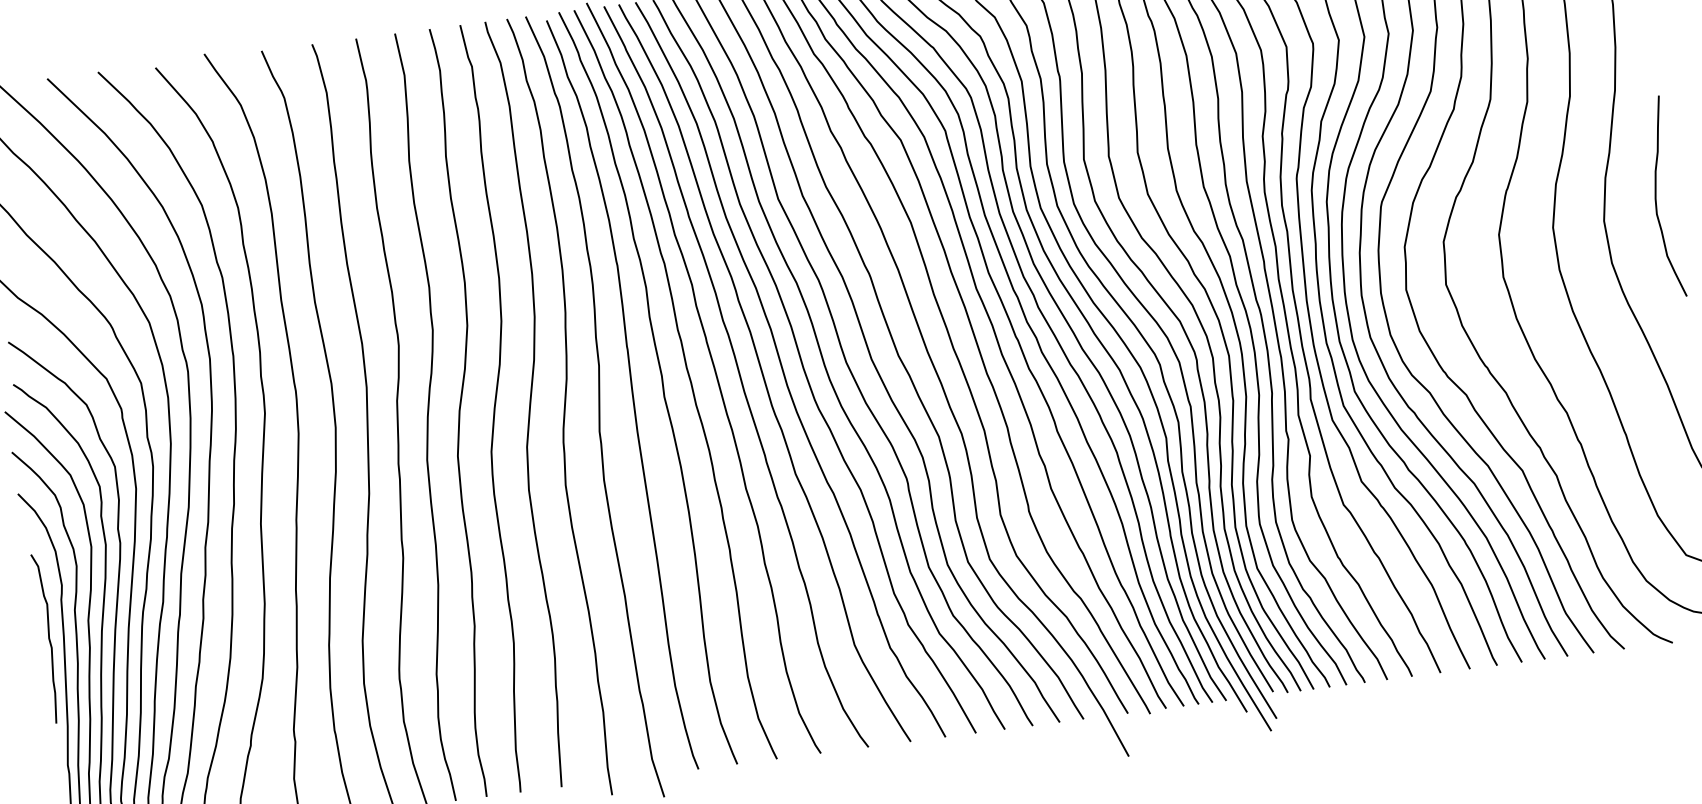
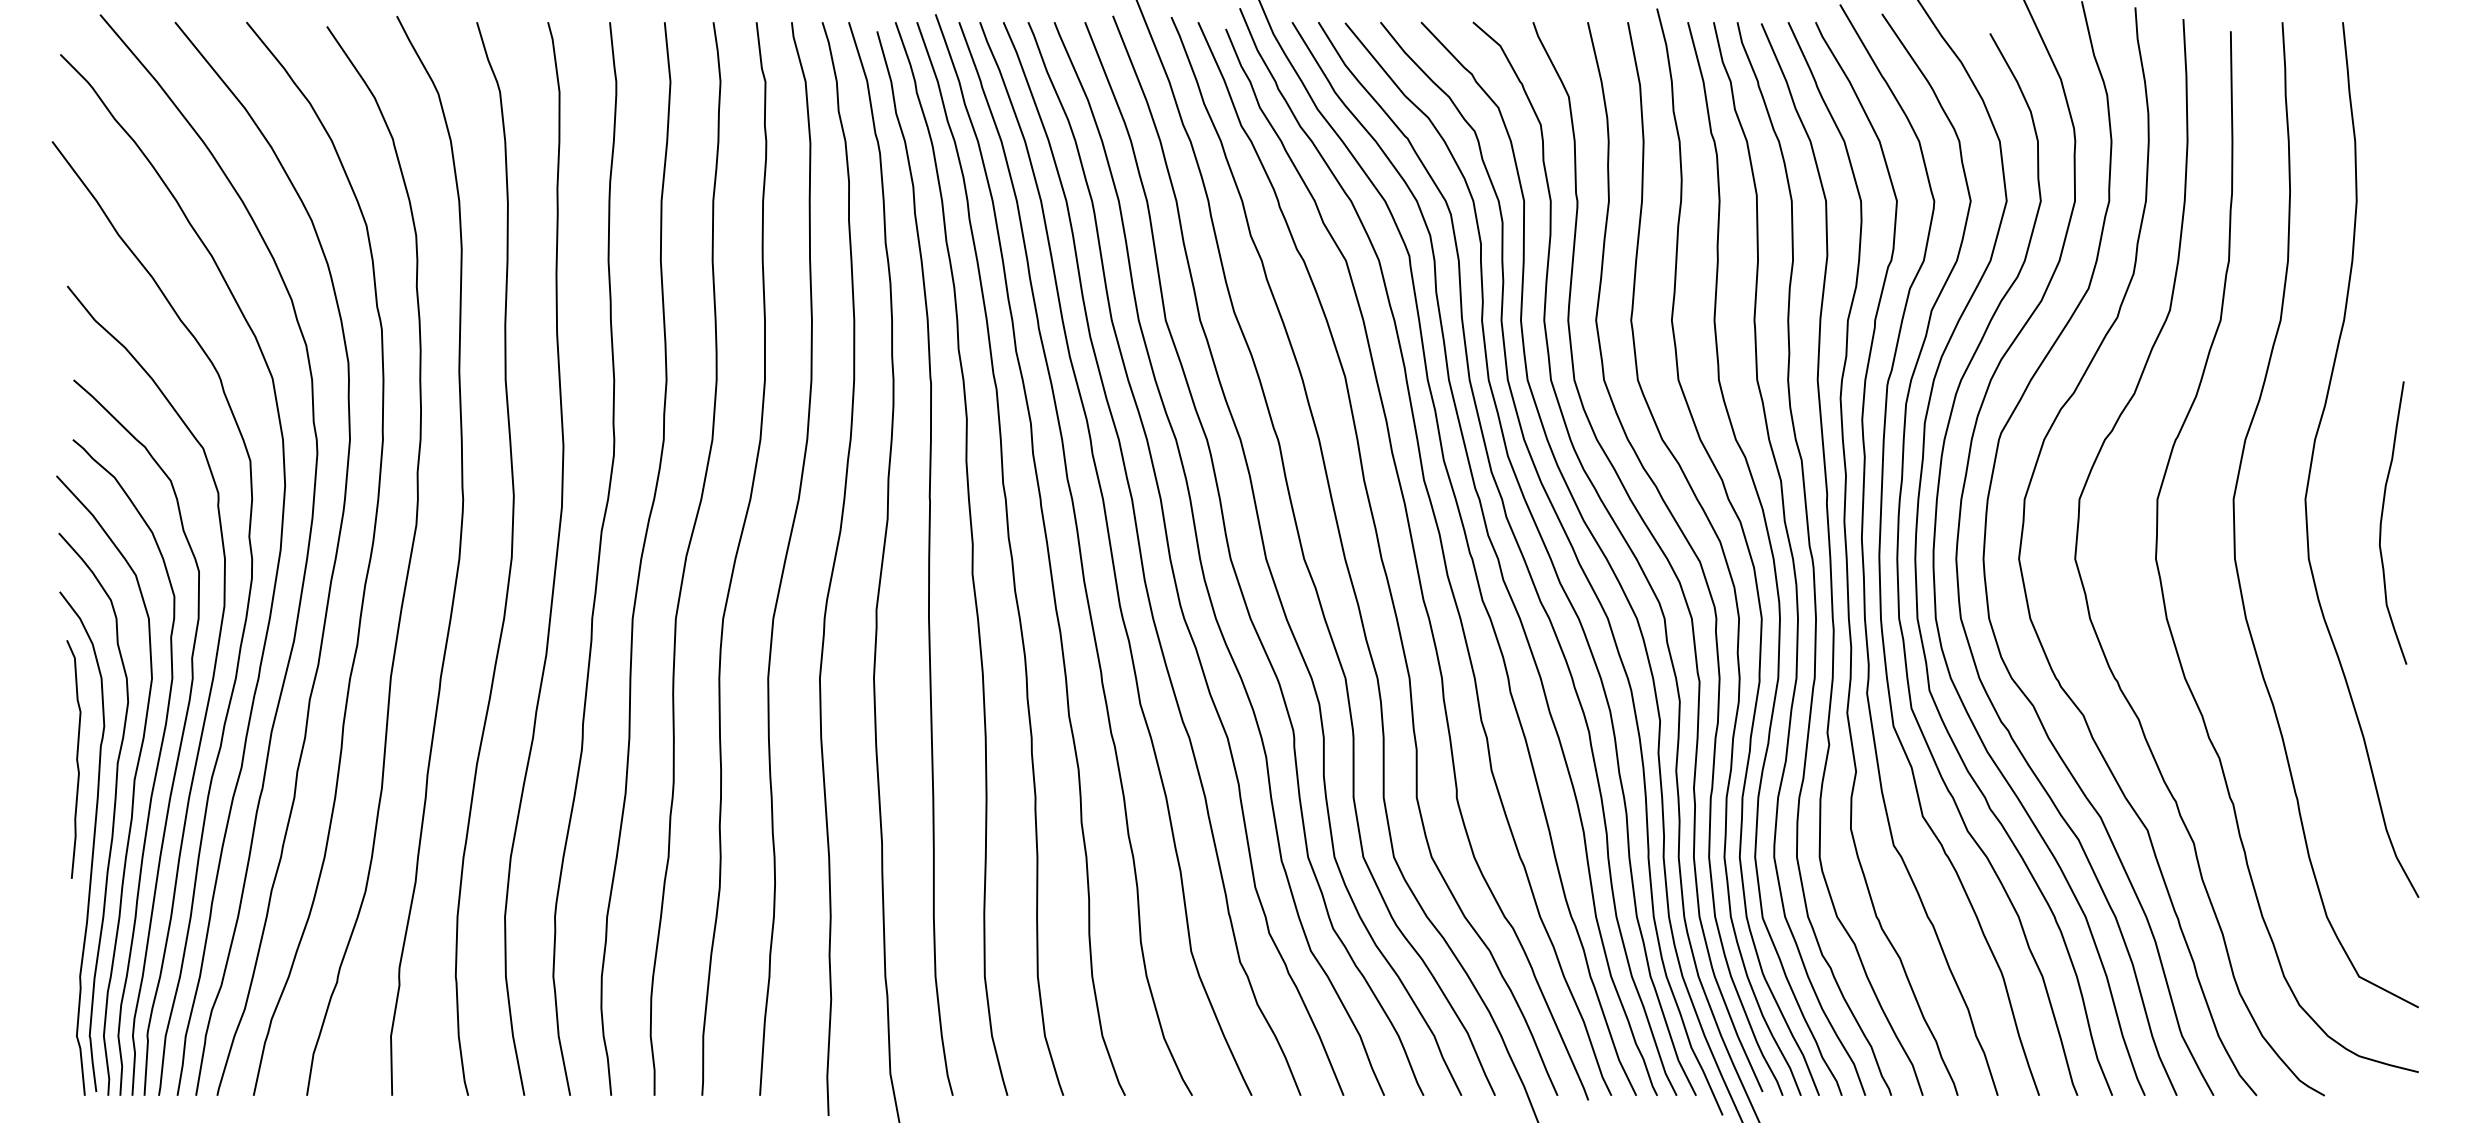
curve: (1656, 196) -> (2382, 520), moved
curve: (48, 638) -> (76, 759), moved

